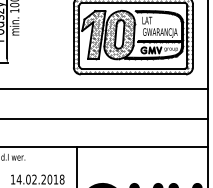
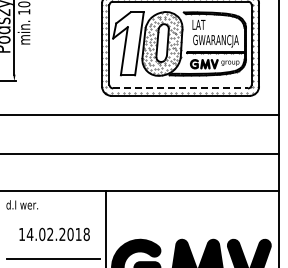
hatch: (93, 34) -> (128, 43), removed
line: (134, 68) -> (181, 88), solid -> dashed

